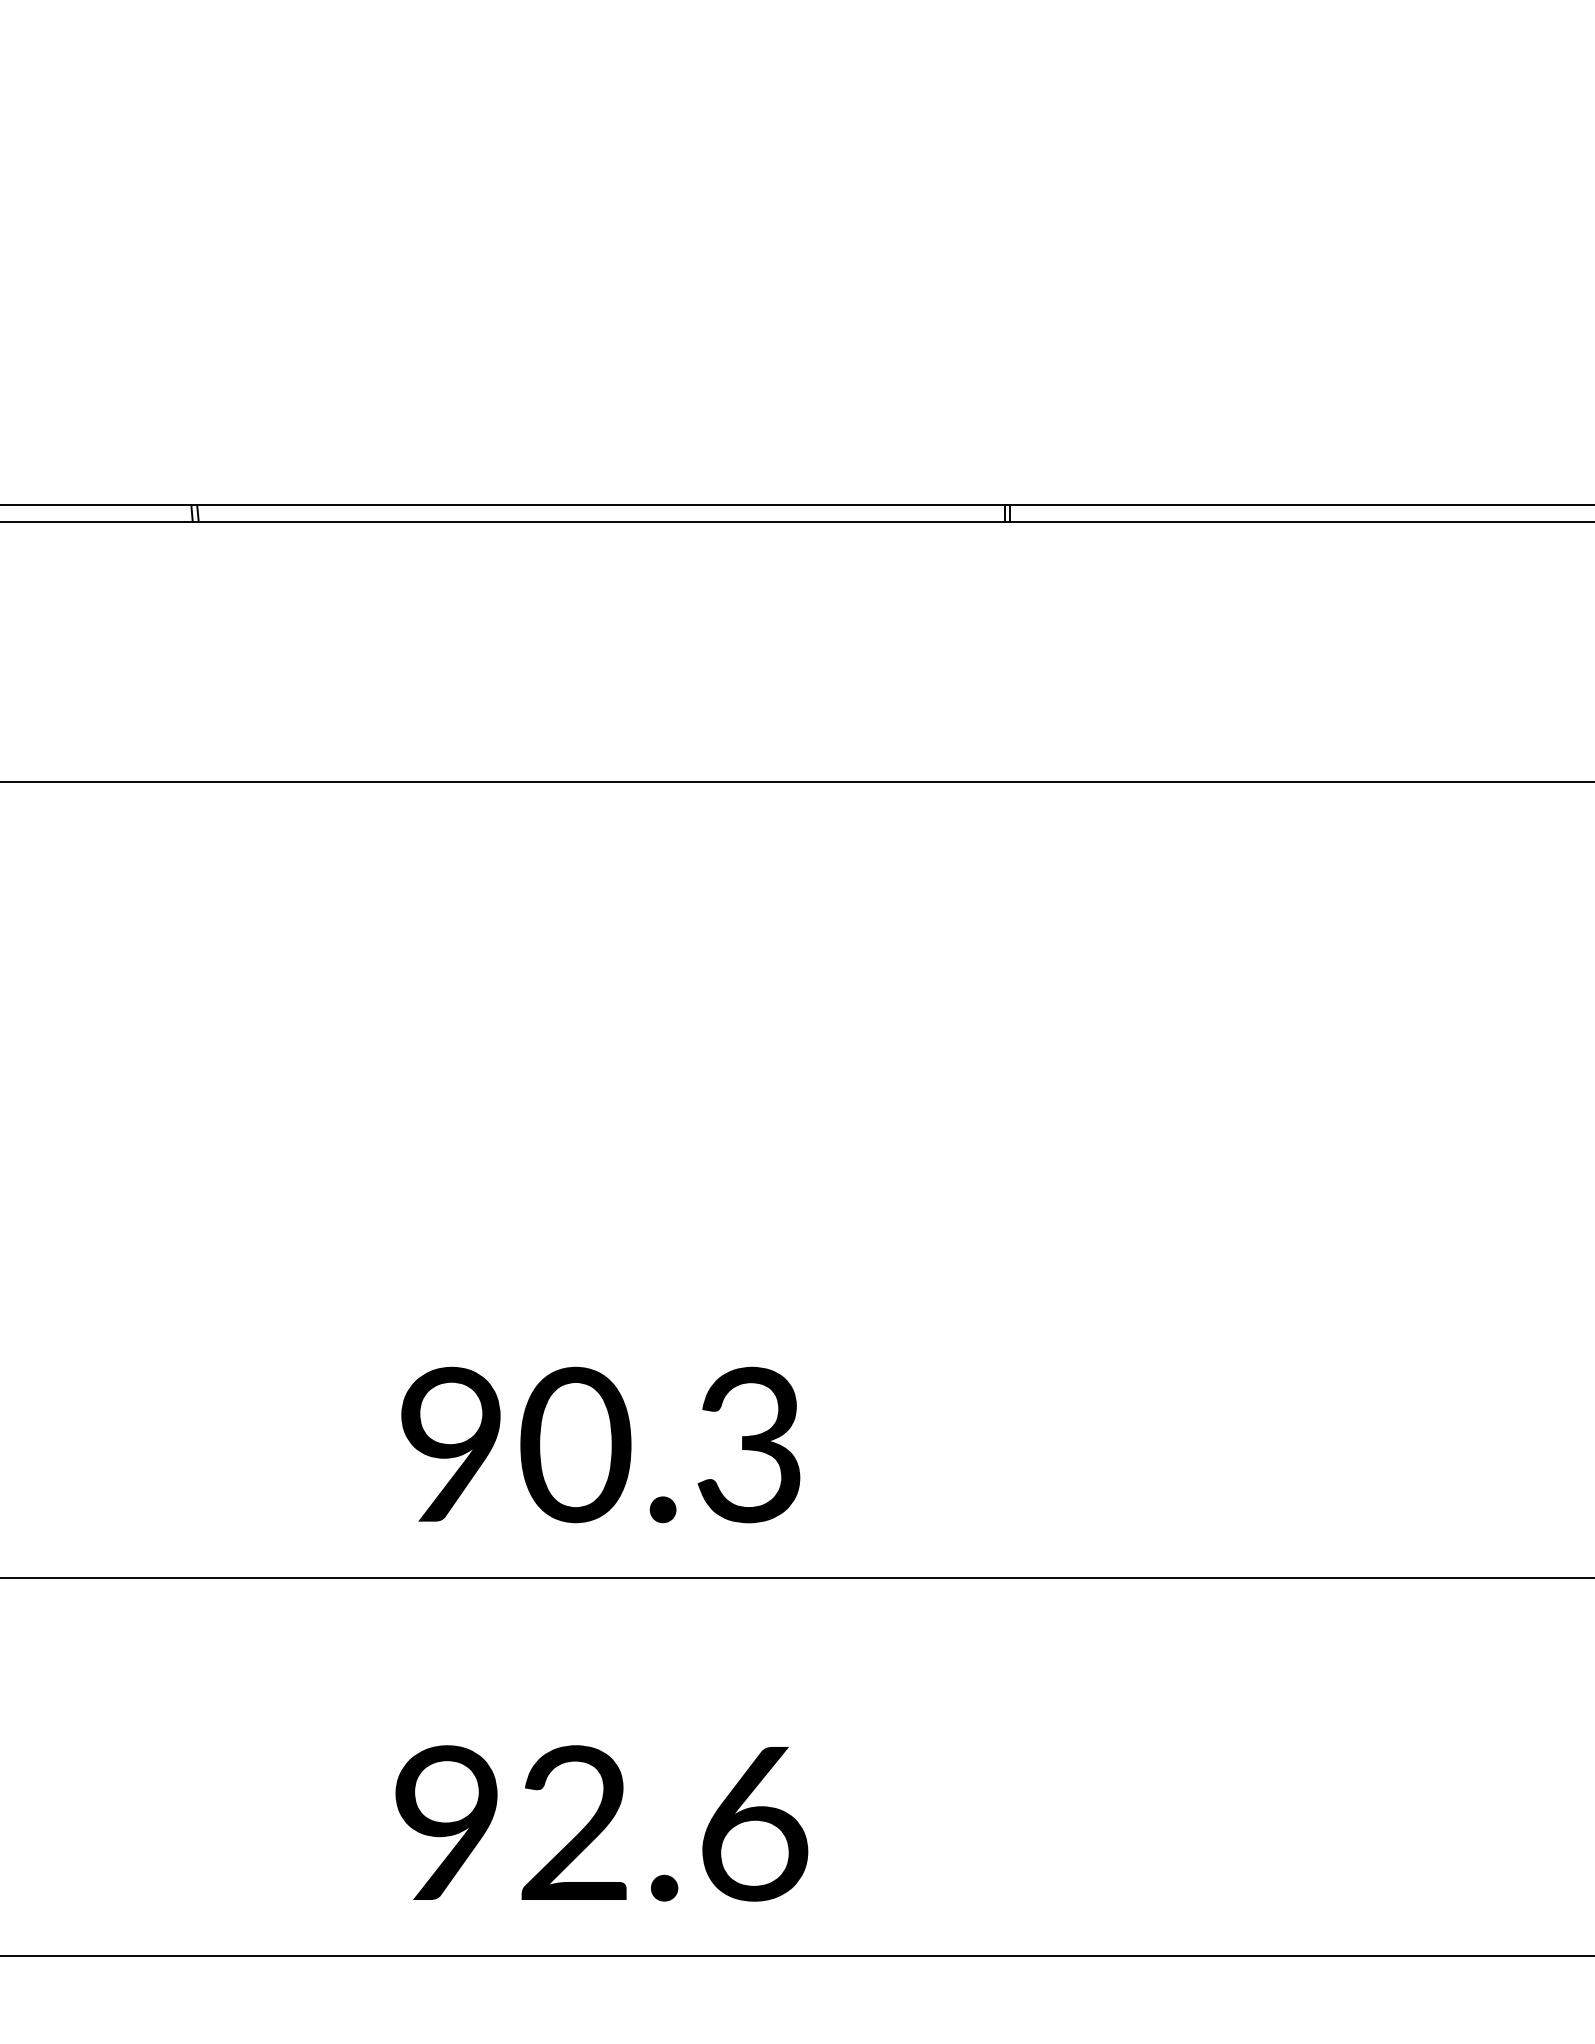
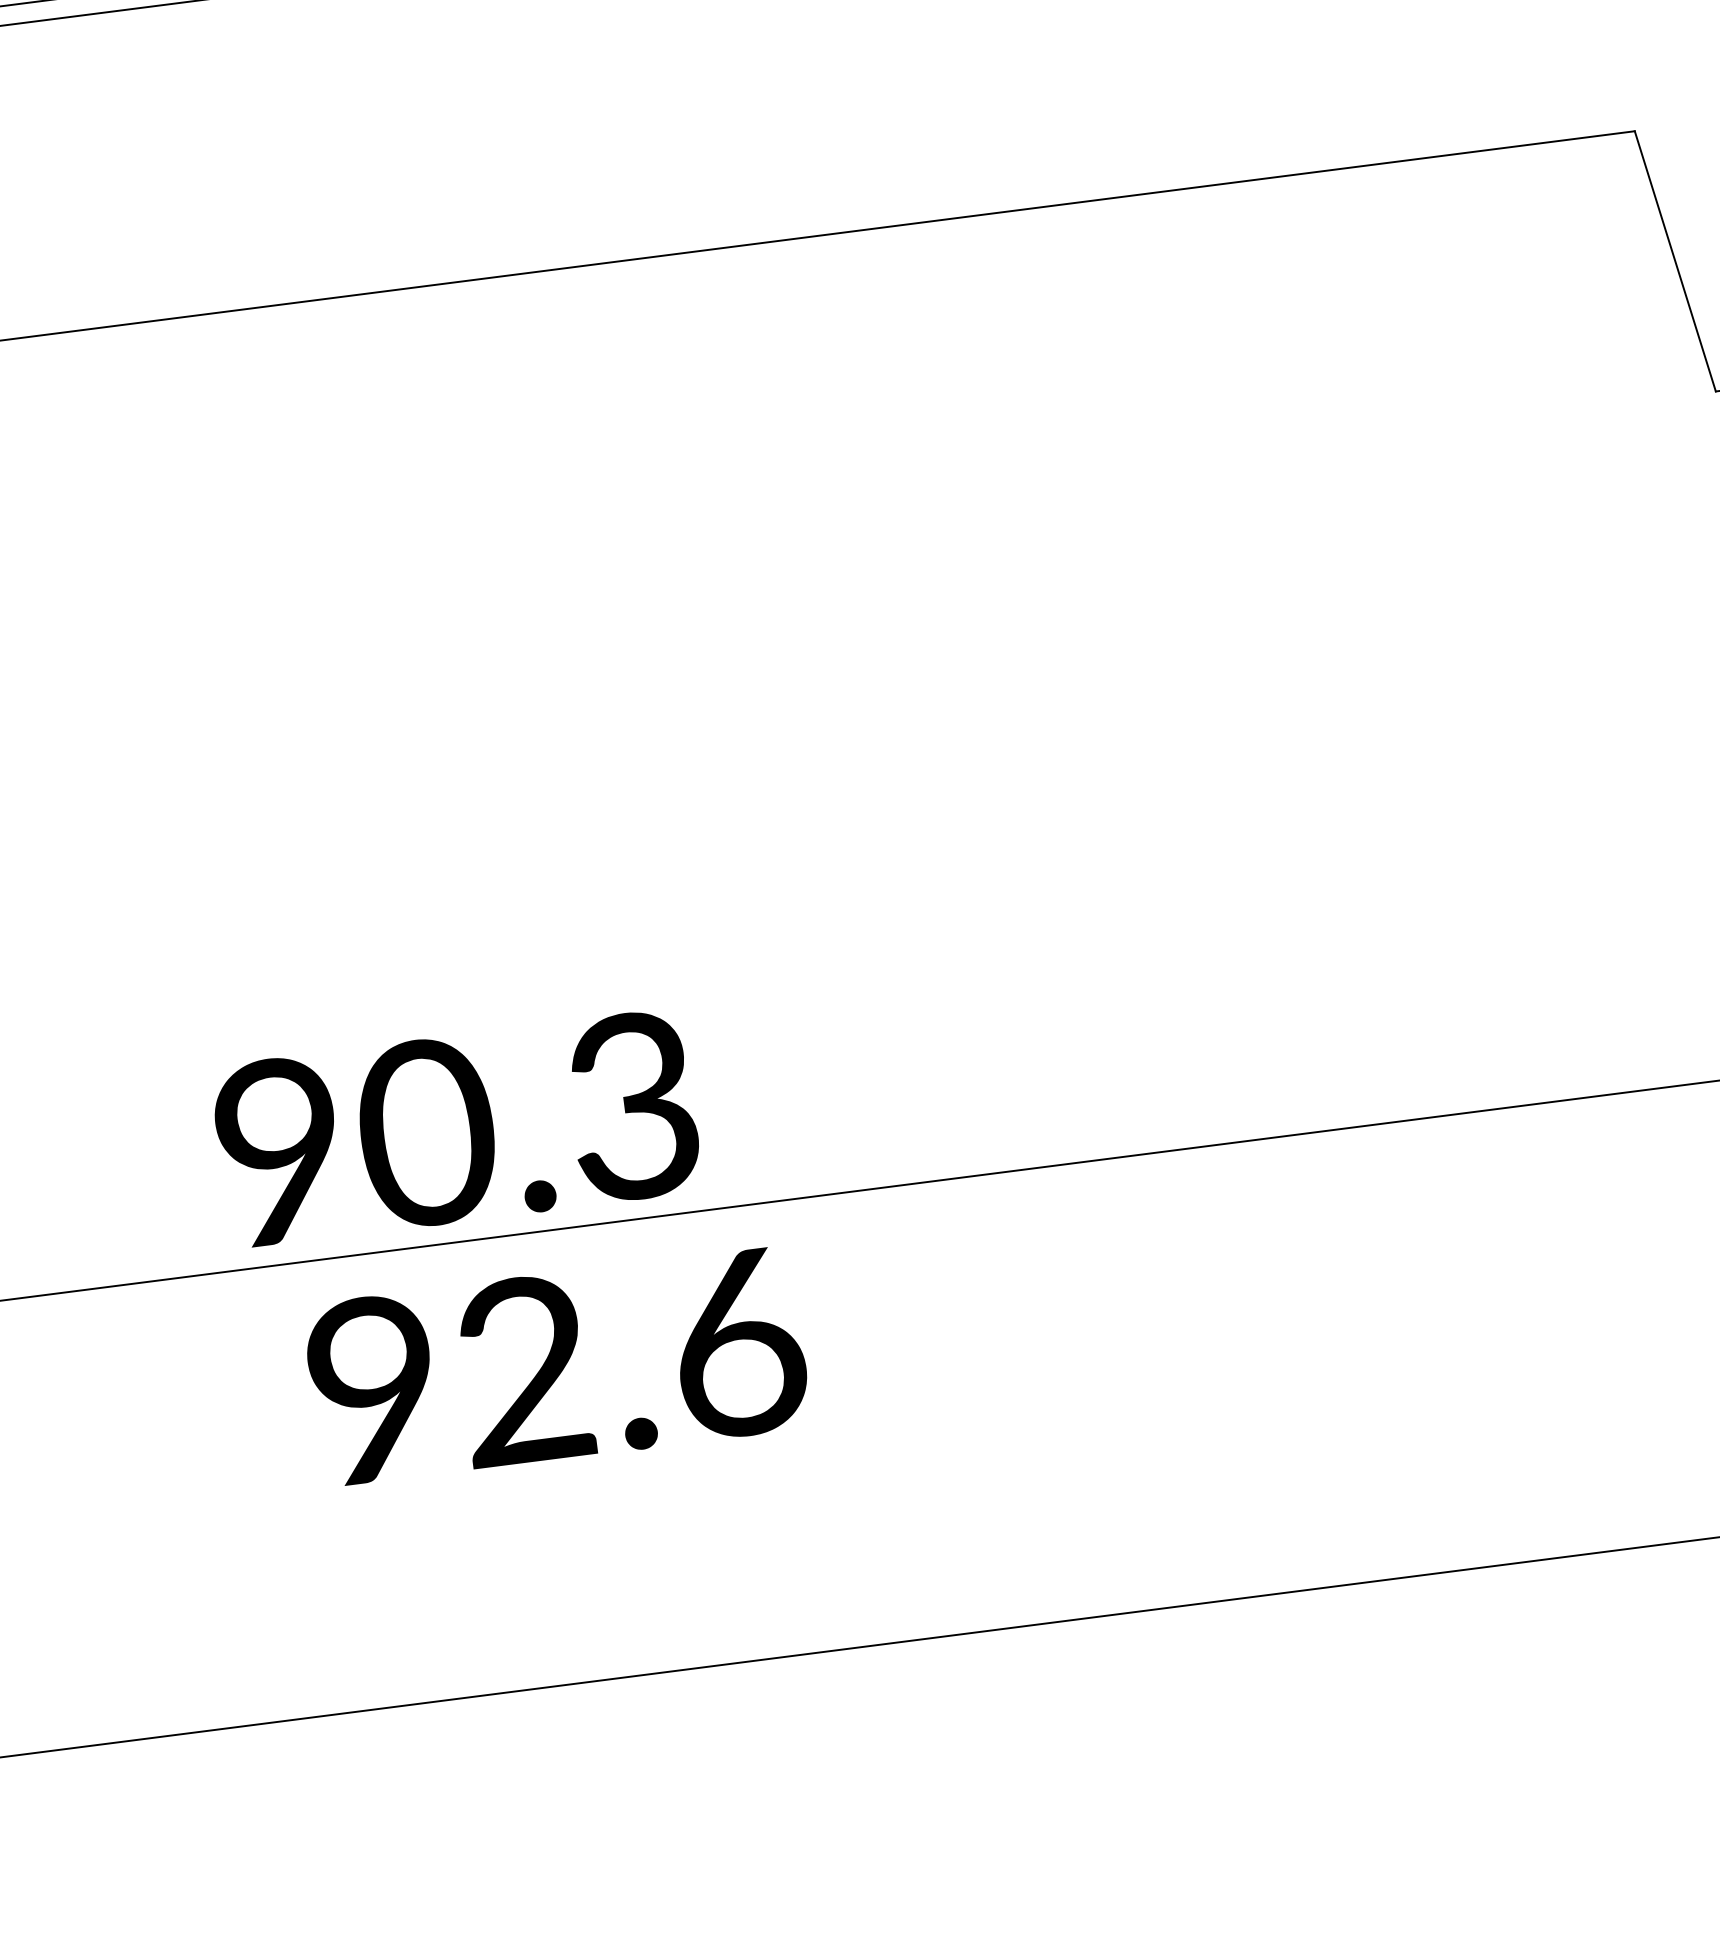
text: (600, 1444) -> (456, 1128), moved
text: (601, 1823) -> (556, 1366), moved

